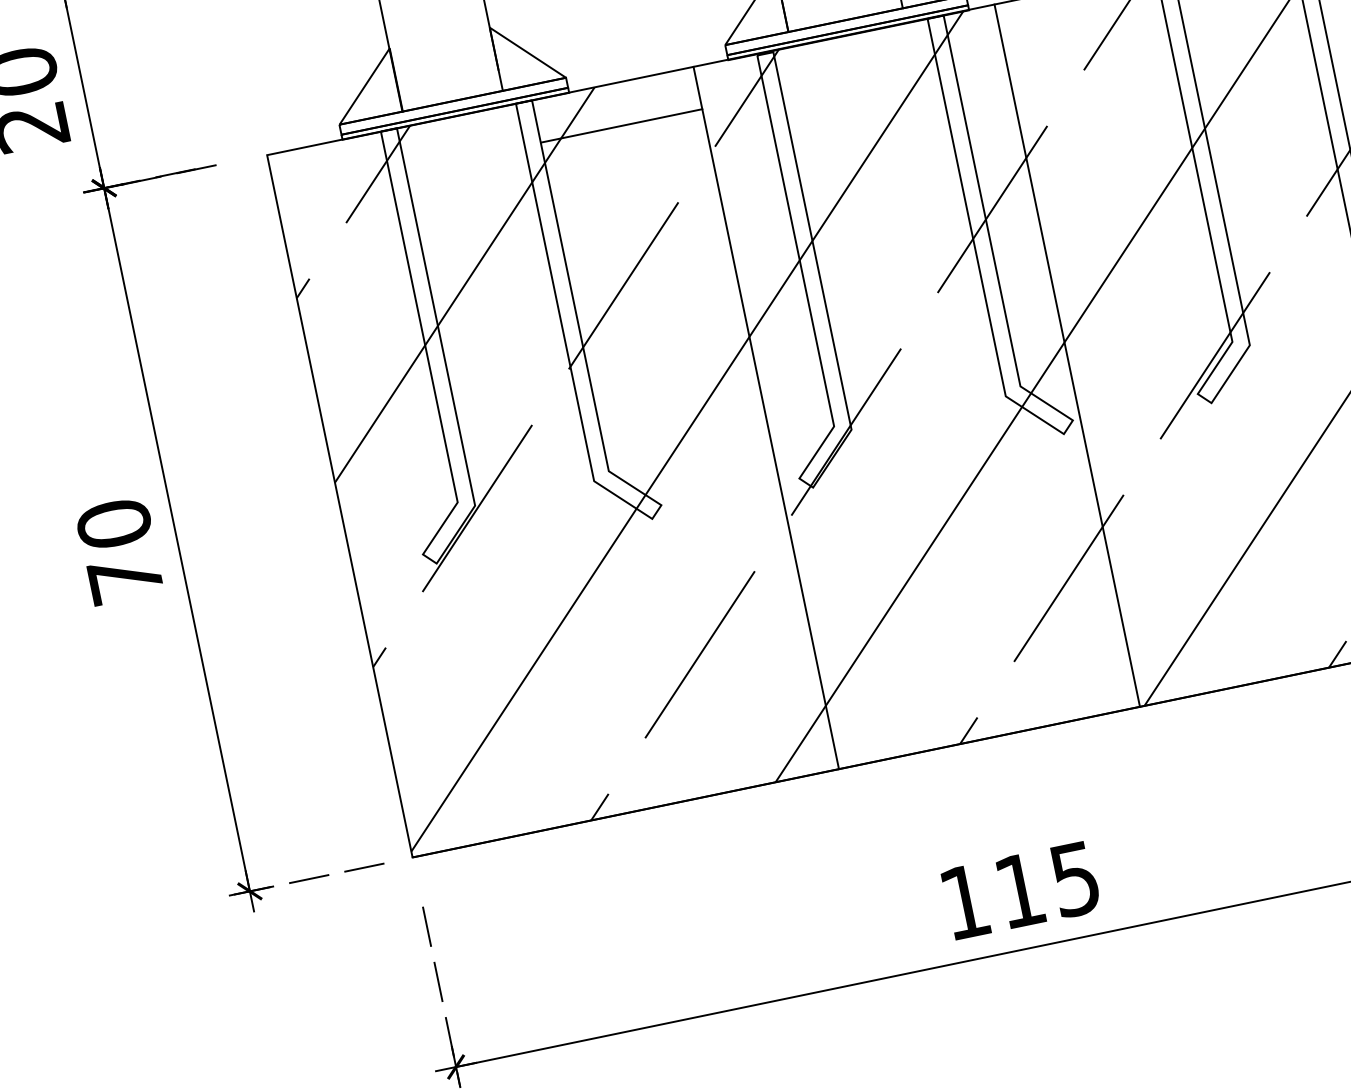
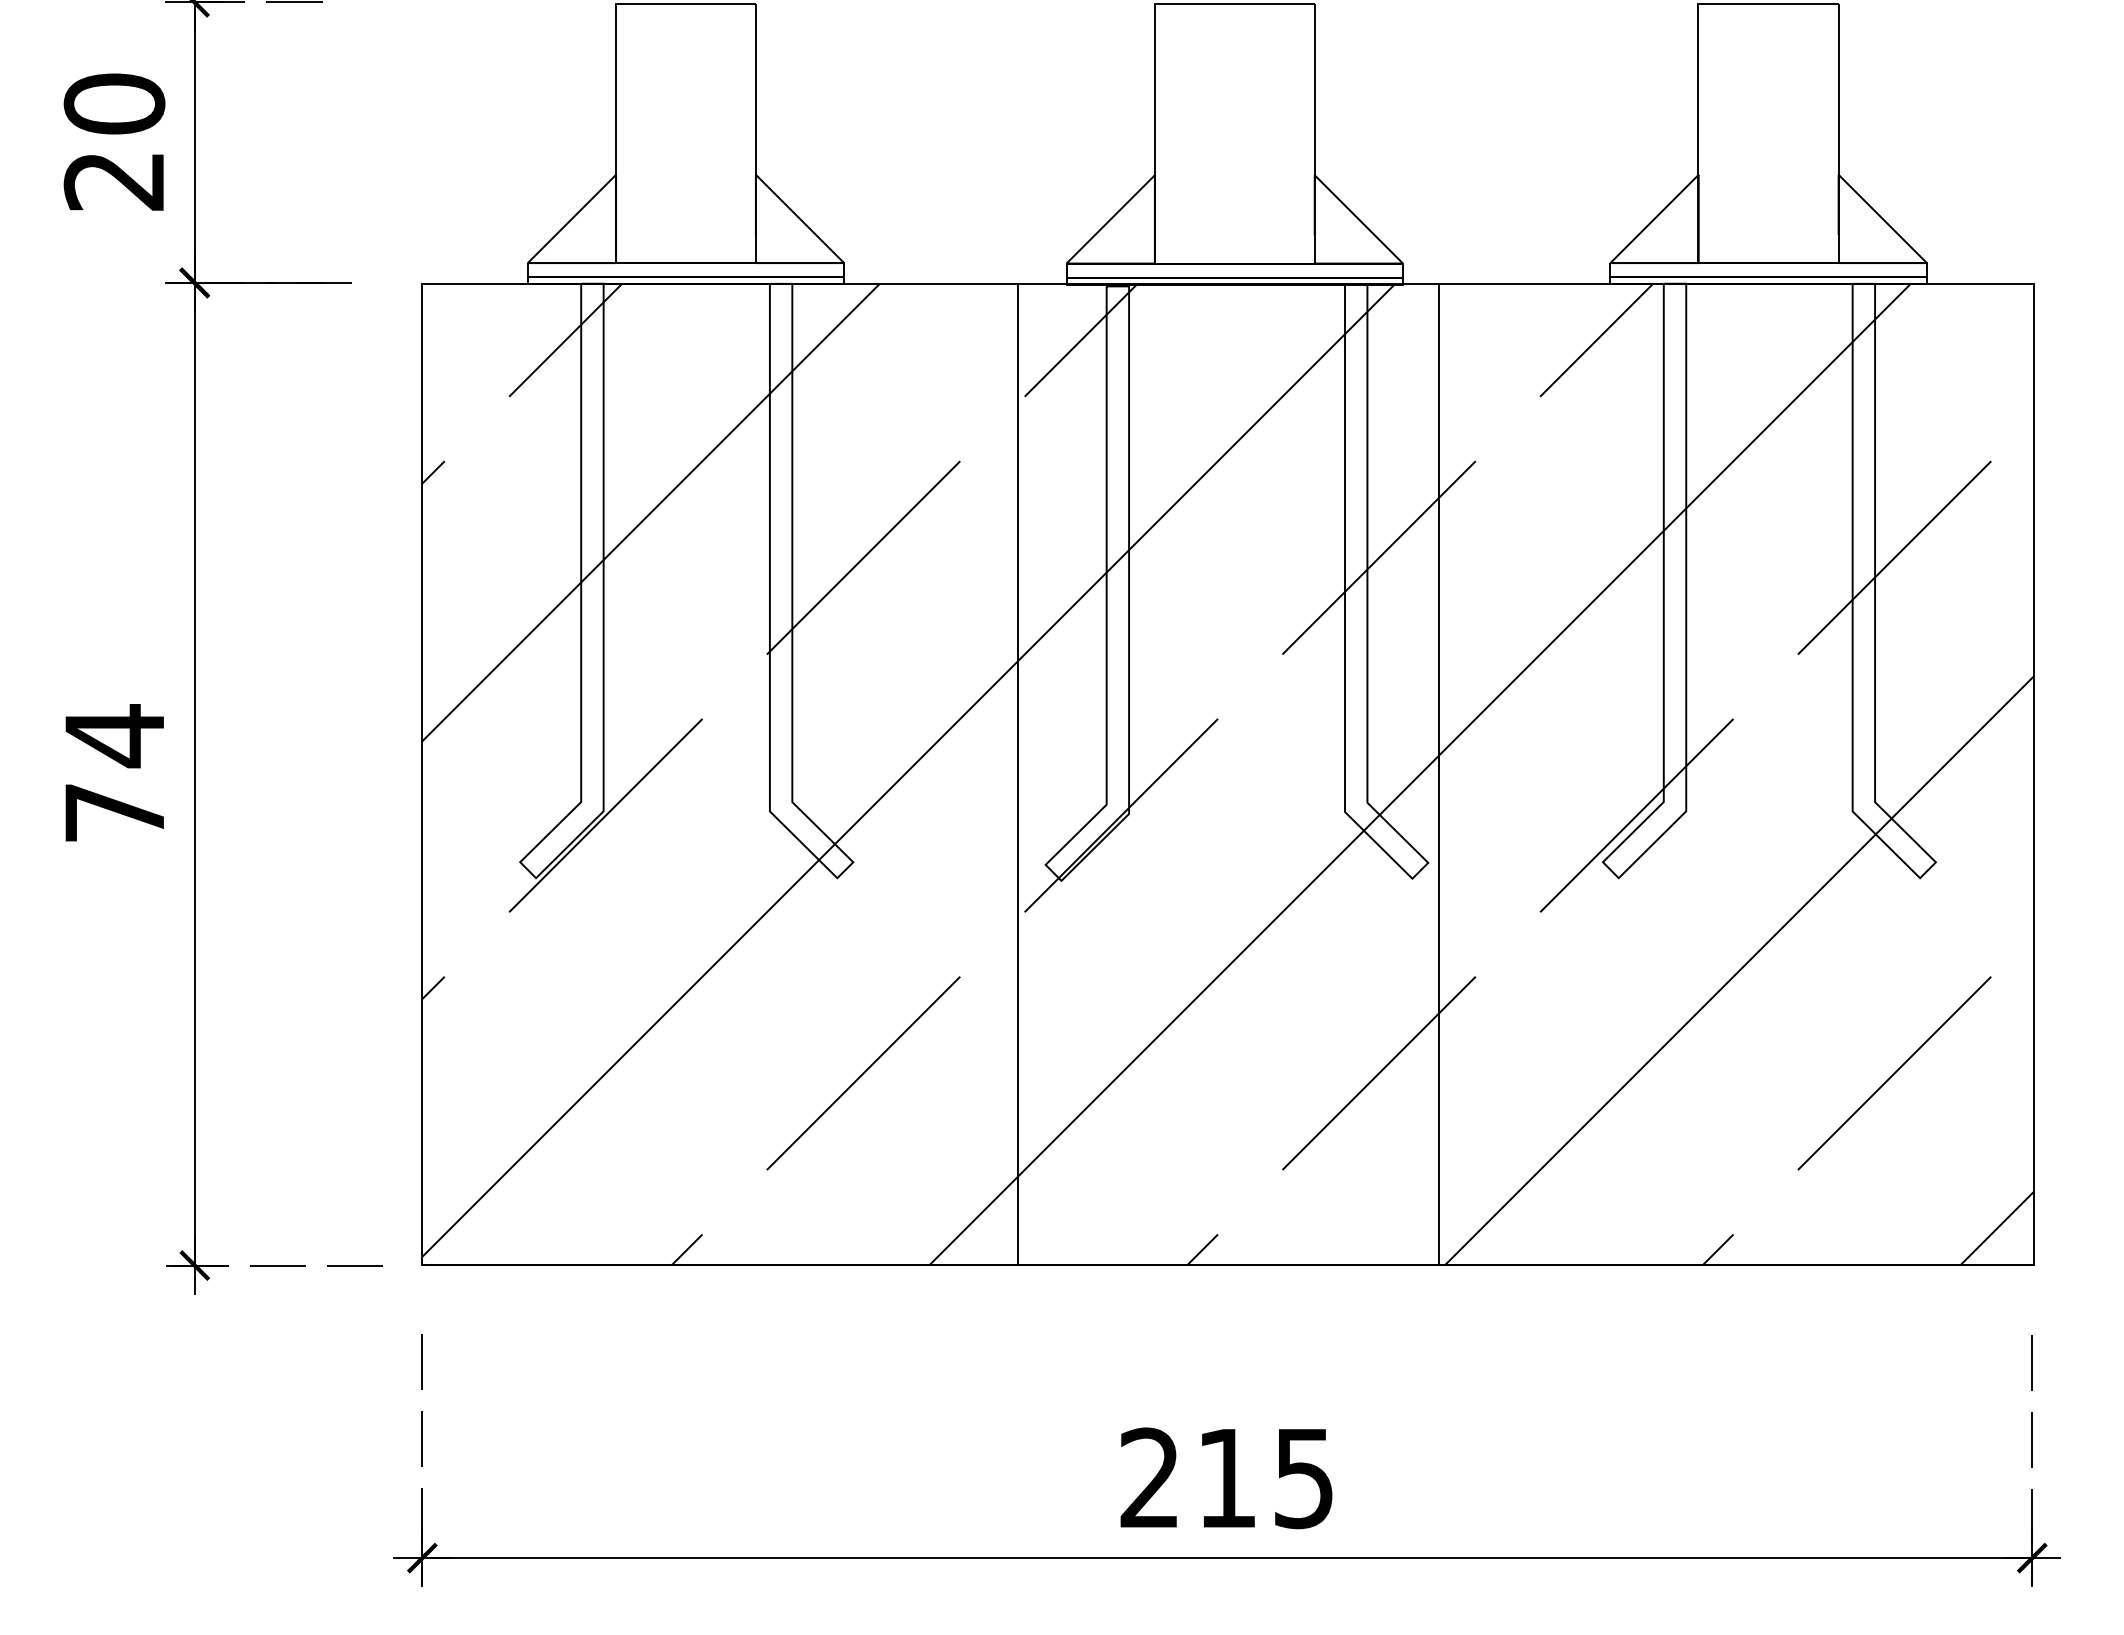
line: (621, 126) -> (905, 343), removed
text: (114, 524) -> (114, 736), 70 -> 74
text: (963, 901) -> (1148, 1477), 115 -> 215

